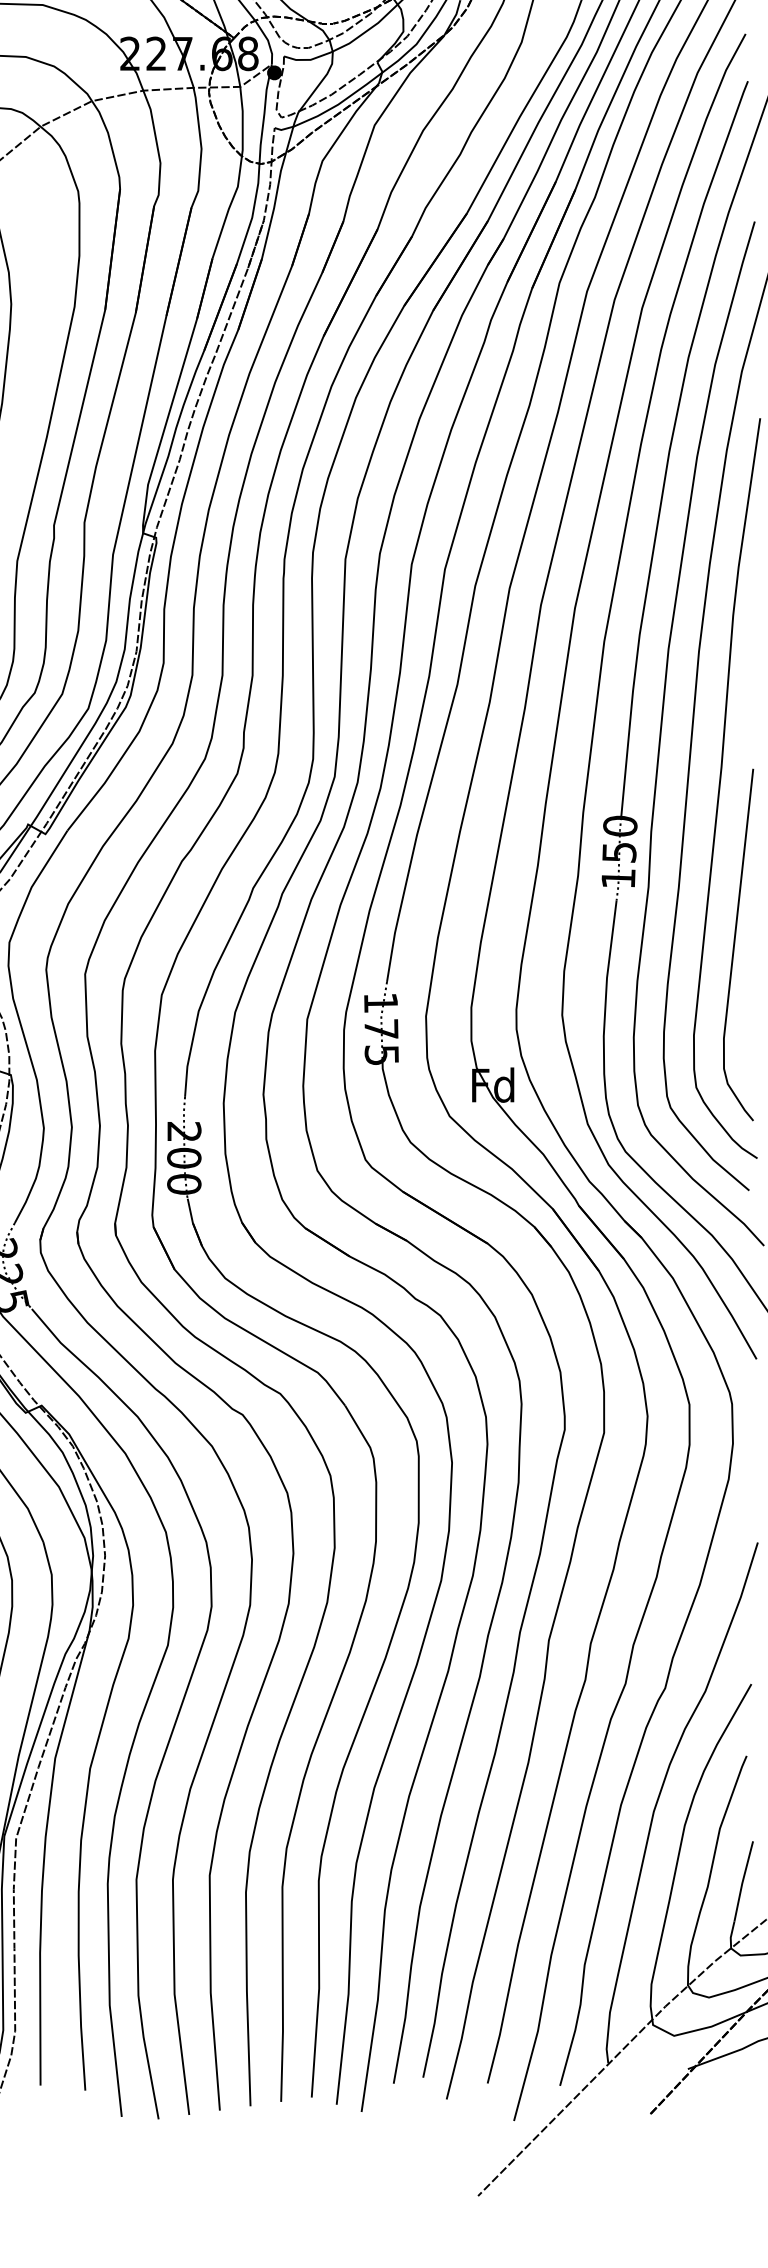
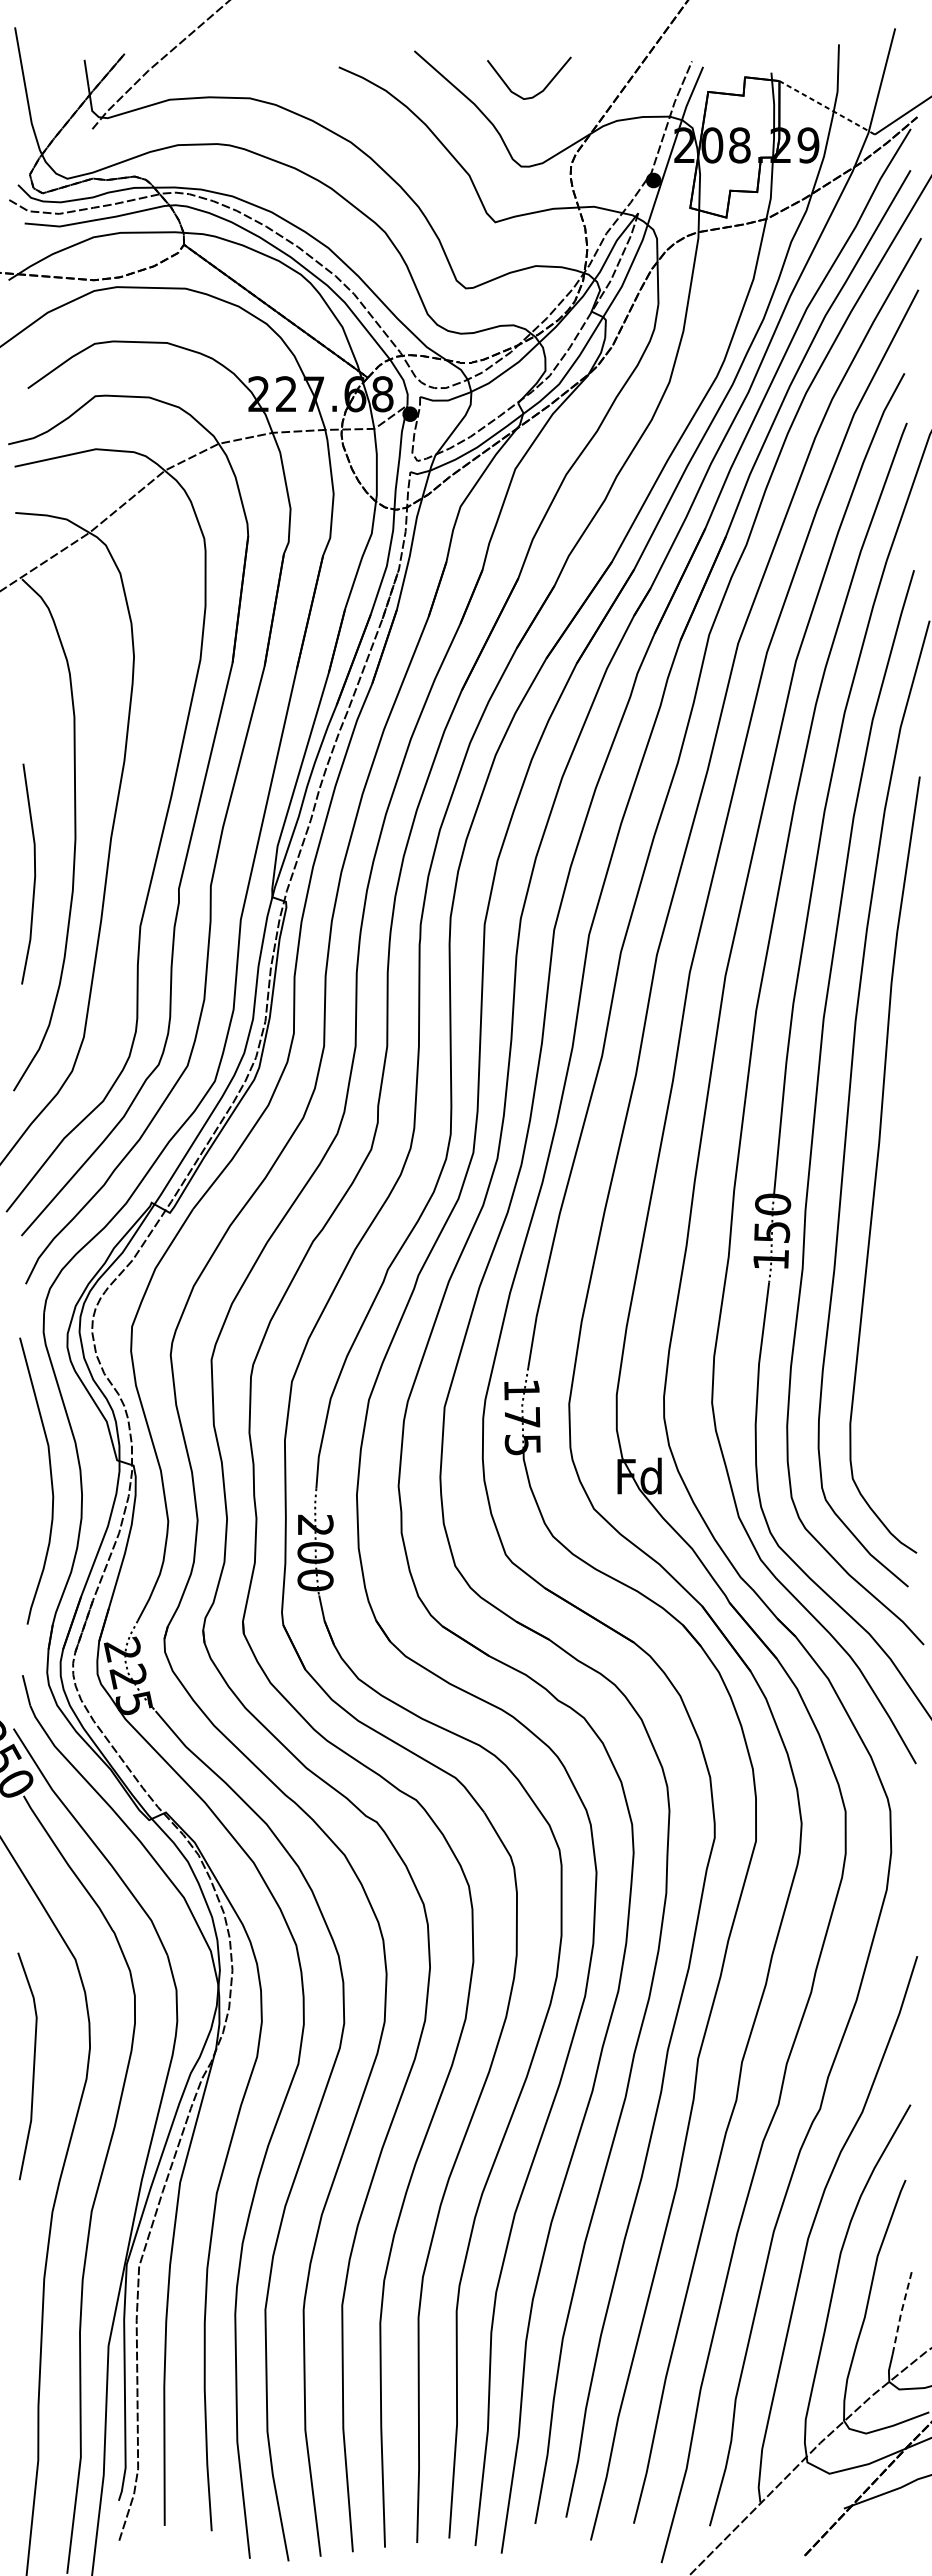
curve: (735, 944) -> (893, 1328), removed
line: (742, 1881) -> (901, 2311), solid -> dashed

